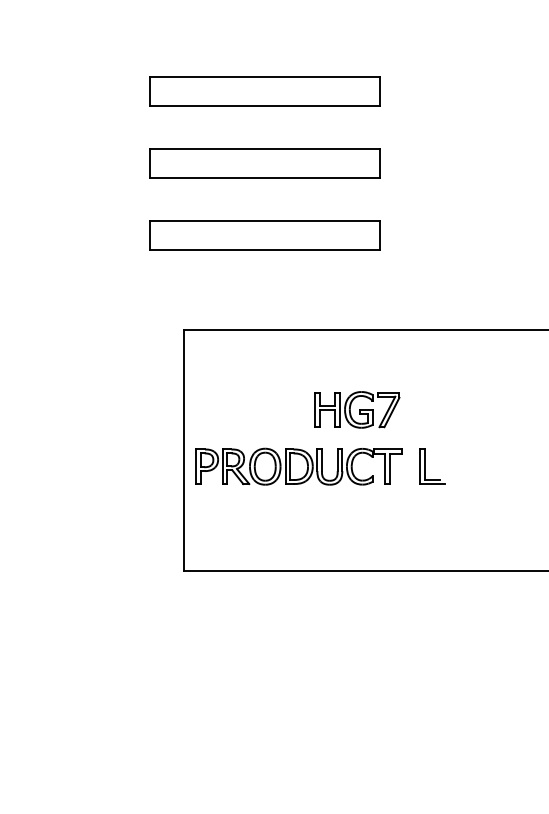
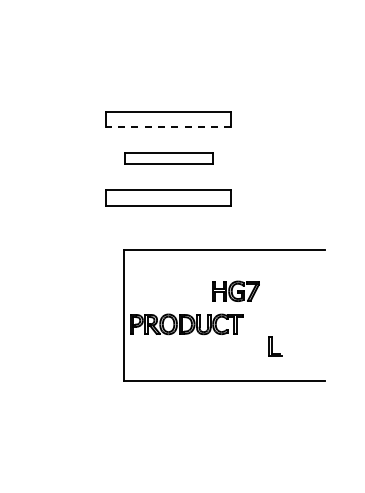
line: (265, 106) -> (168, 127), solid -> dashed
part: (265, 162) -> (168, 158), size x0.7
part: (356, 408) -> (235, 290), moved
part: (431, 466) -> (275, 346), moved

